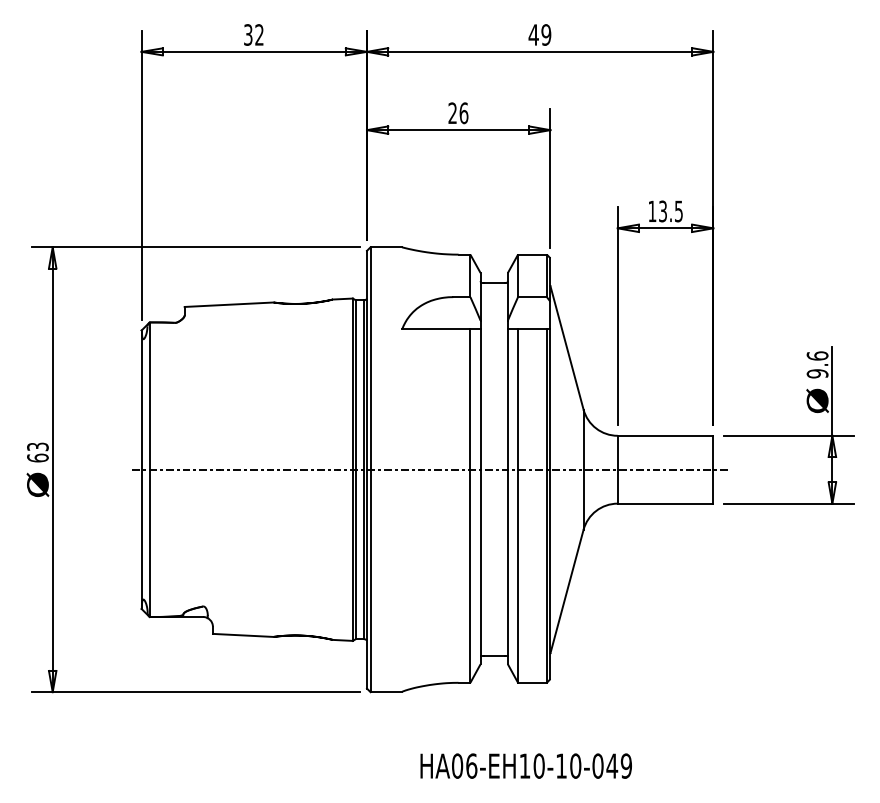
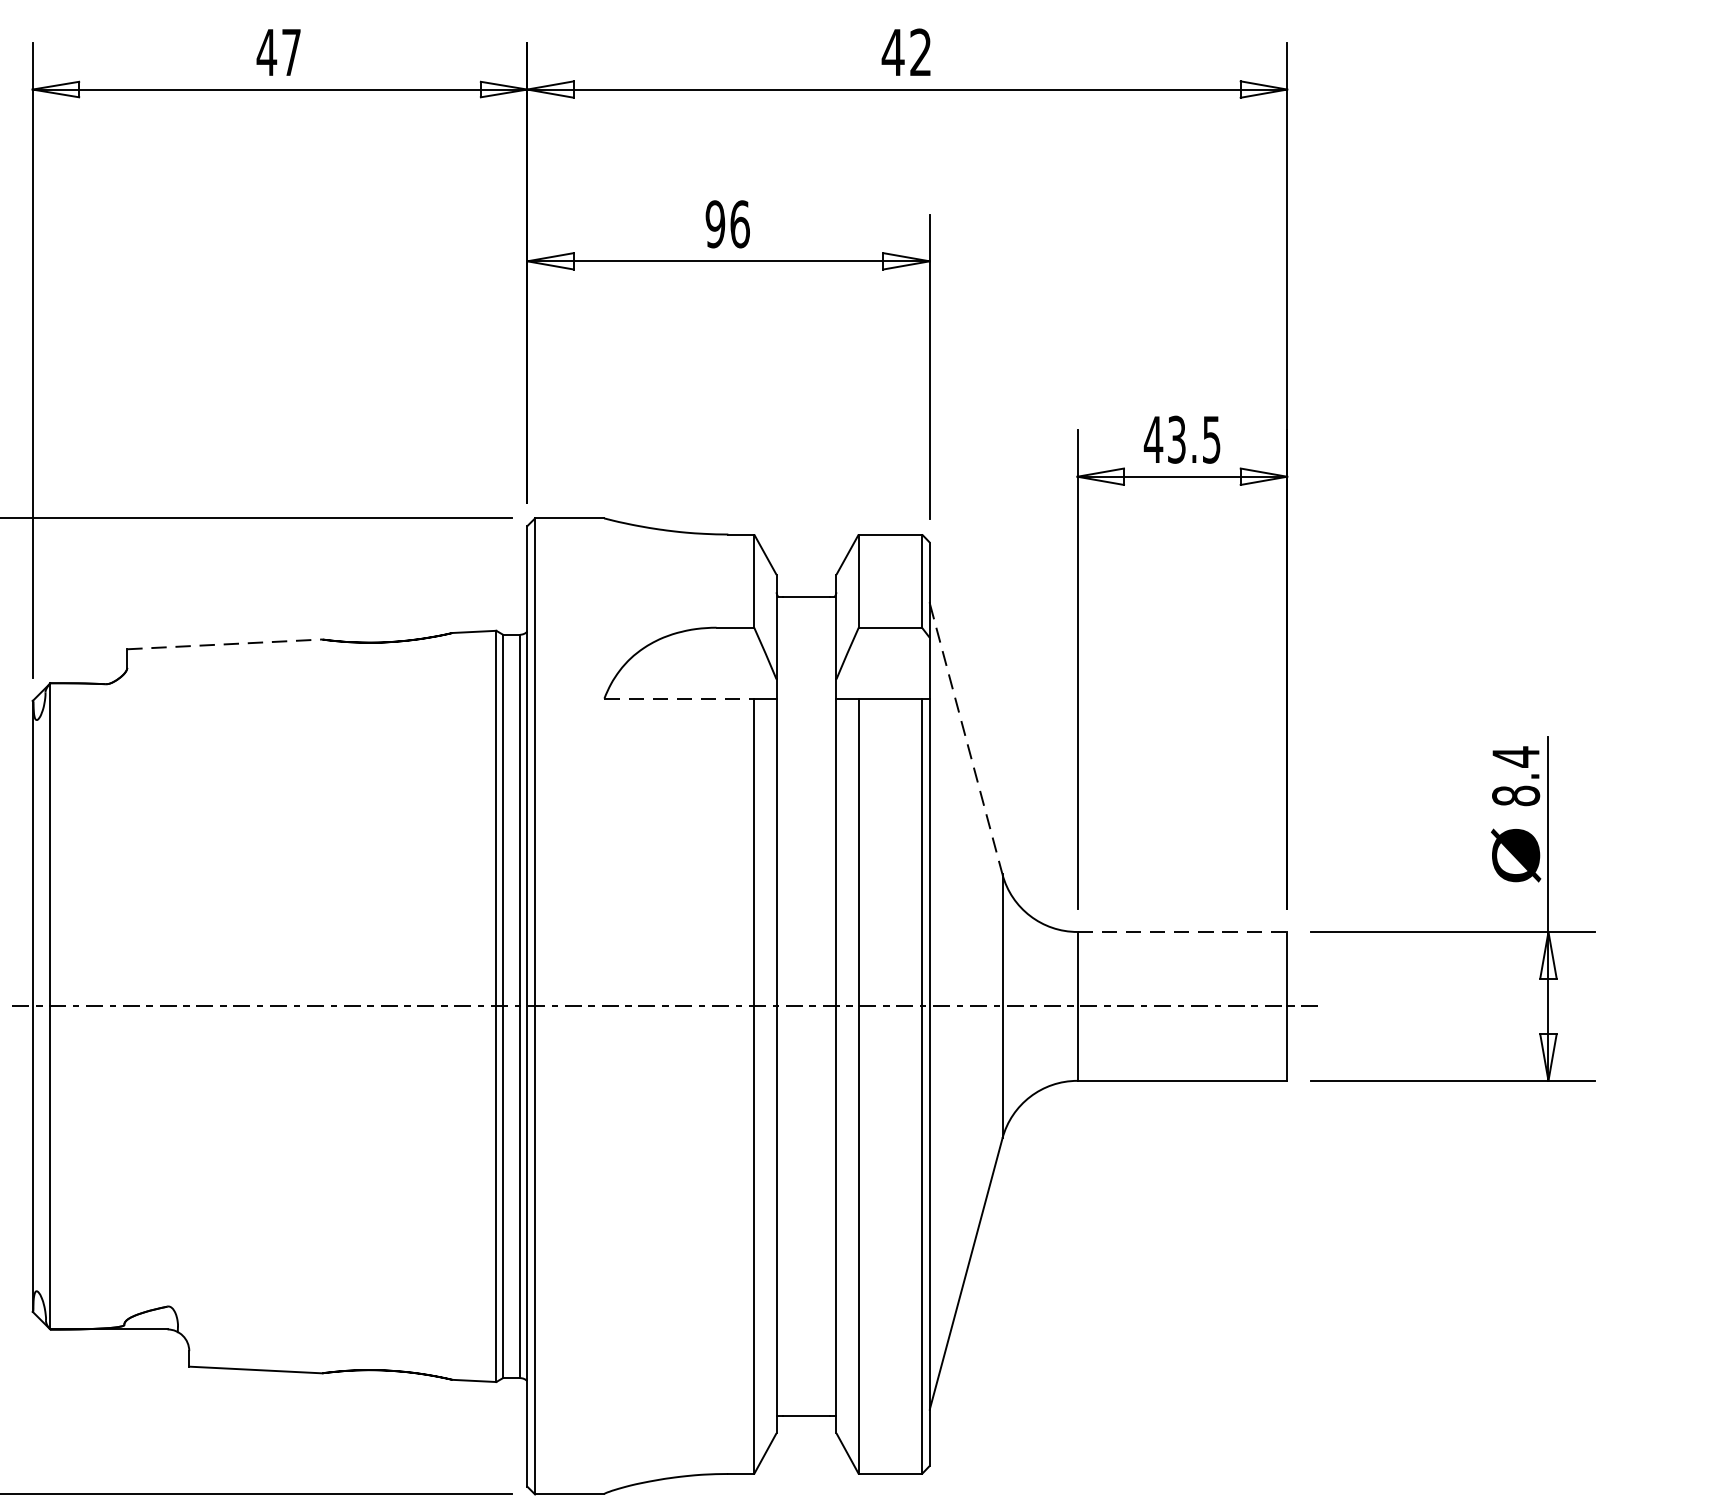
text: (253, 34) -> (278, 51), 32 -> 47
text: (546, 34) -> (921, 51), 49 -> 42
text: (452, 113) -> (714, 224), 26 -> 96
text: (652, 210) -> (1153, 437), 13.5 -> 43.5
line: (229, 304) -> (225, 643), solid -> dashed
line: (436, 329) -> (679, 698), solid -> dashed
line: (567, 348) -> (967, 740), solid -> dashed
text: (817, 364) -> (1515, 775), 9.6 -> 8.4
line: (665, 435) -> (1182, 931), solid -> dashed

